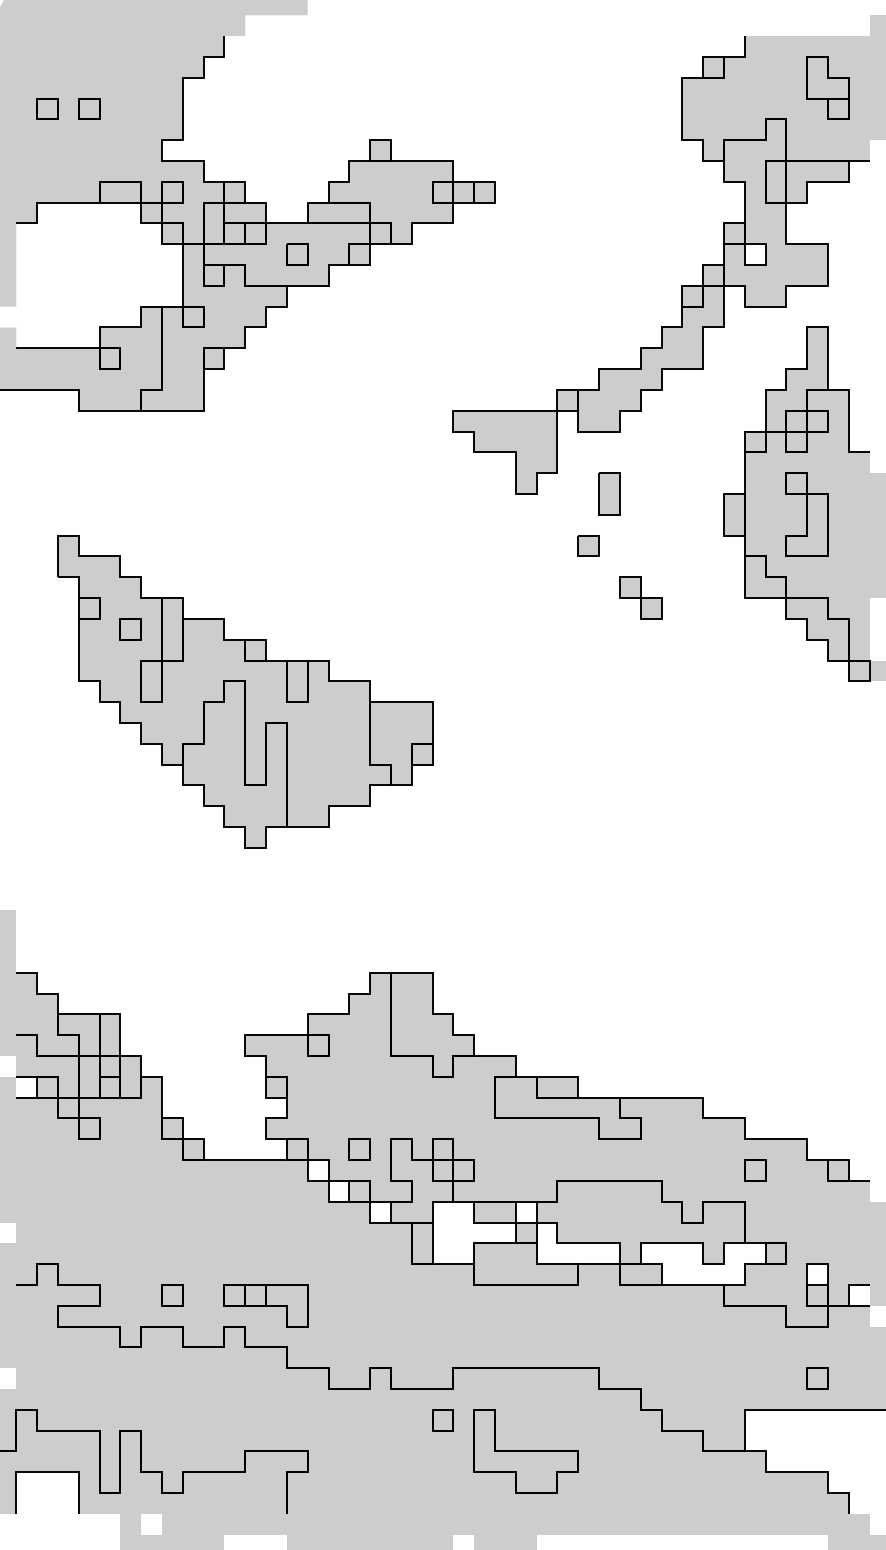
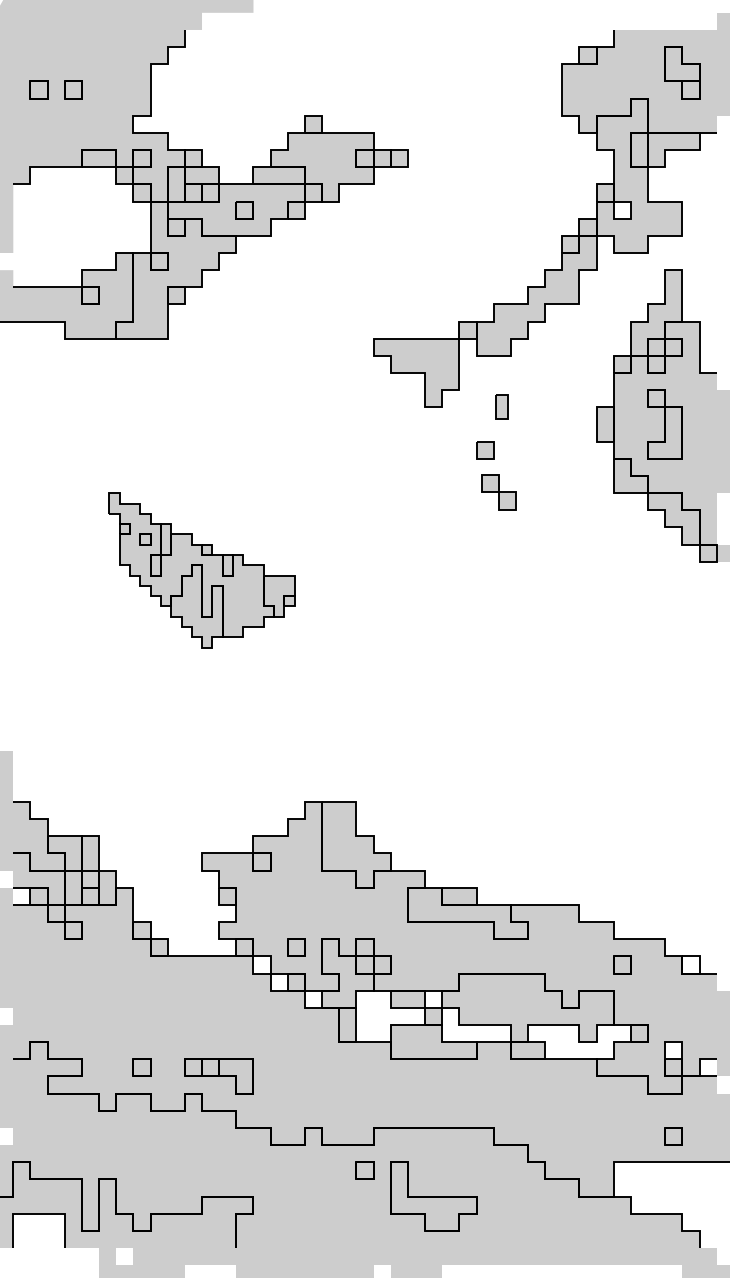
part: (609, 493) -> (502, 406), size x0.7
part: (640, 597) -> (498, 491), moved
part: (245, 691) -> (202, 570), size x0.6
fill: (838, 1170) -> (690, 964), removed

